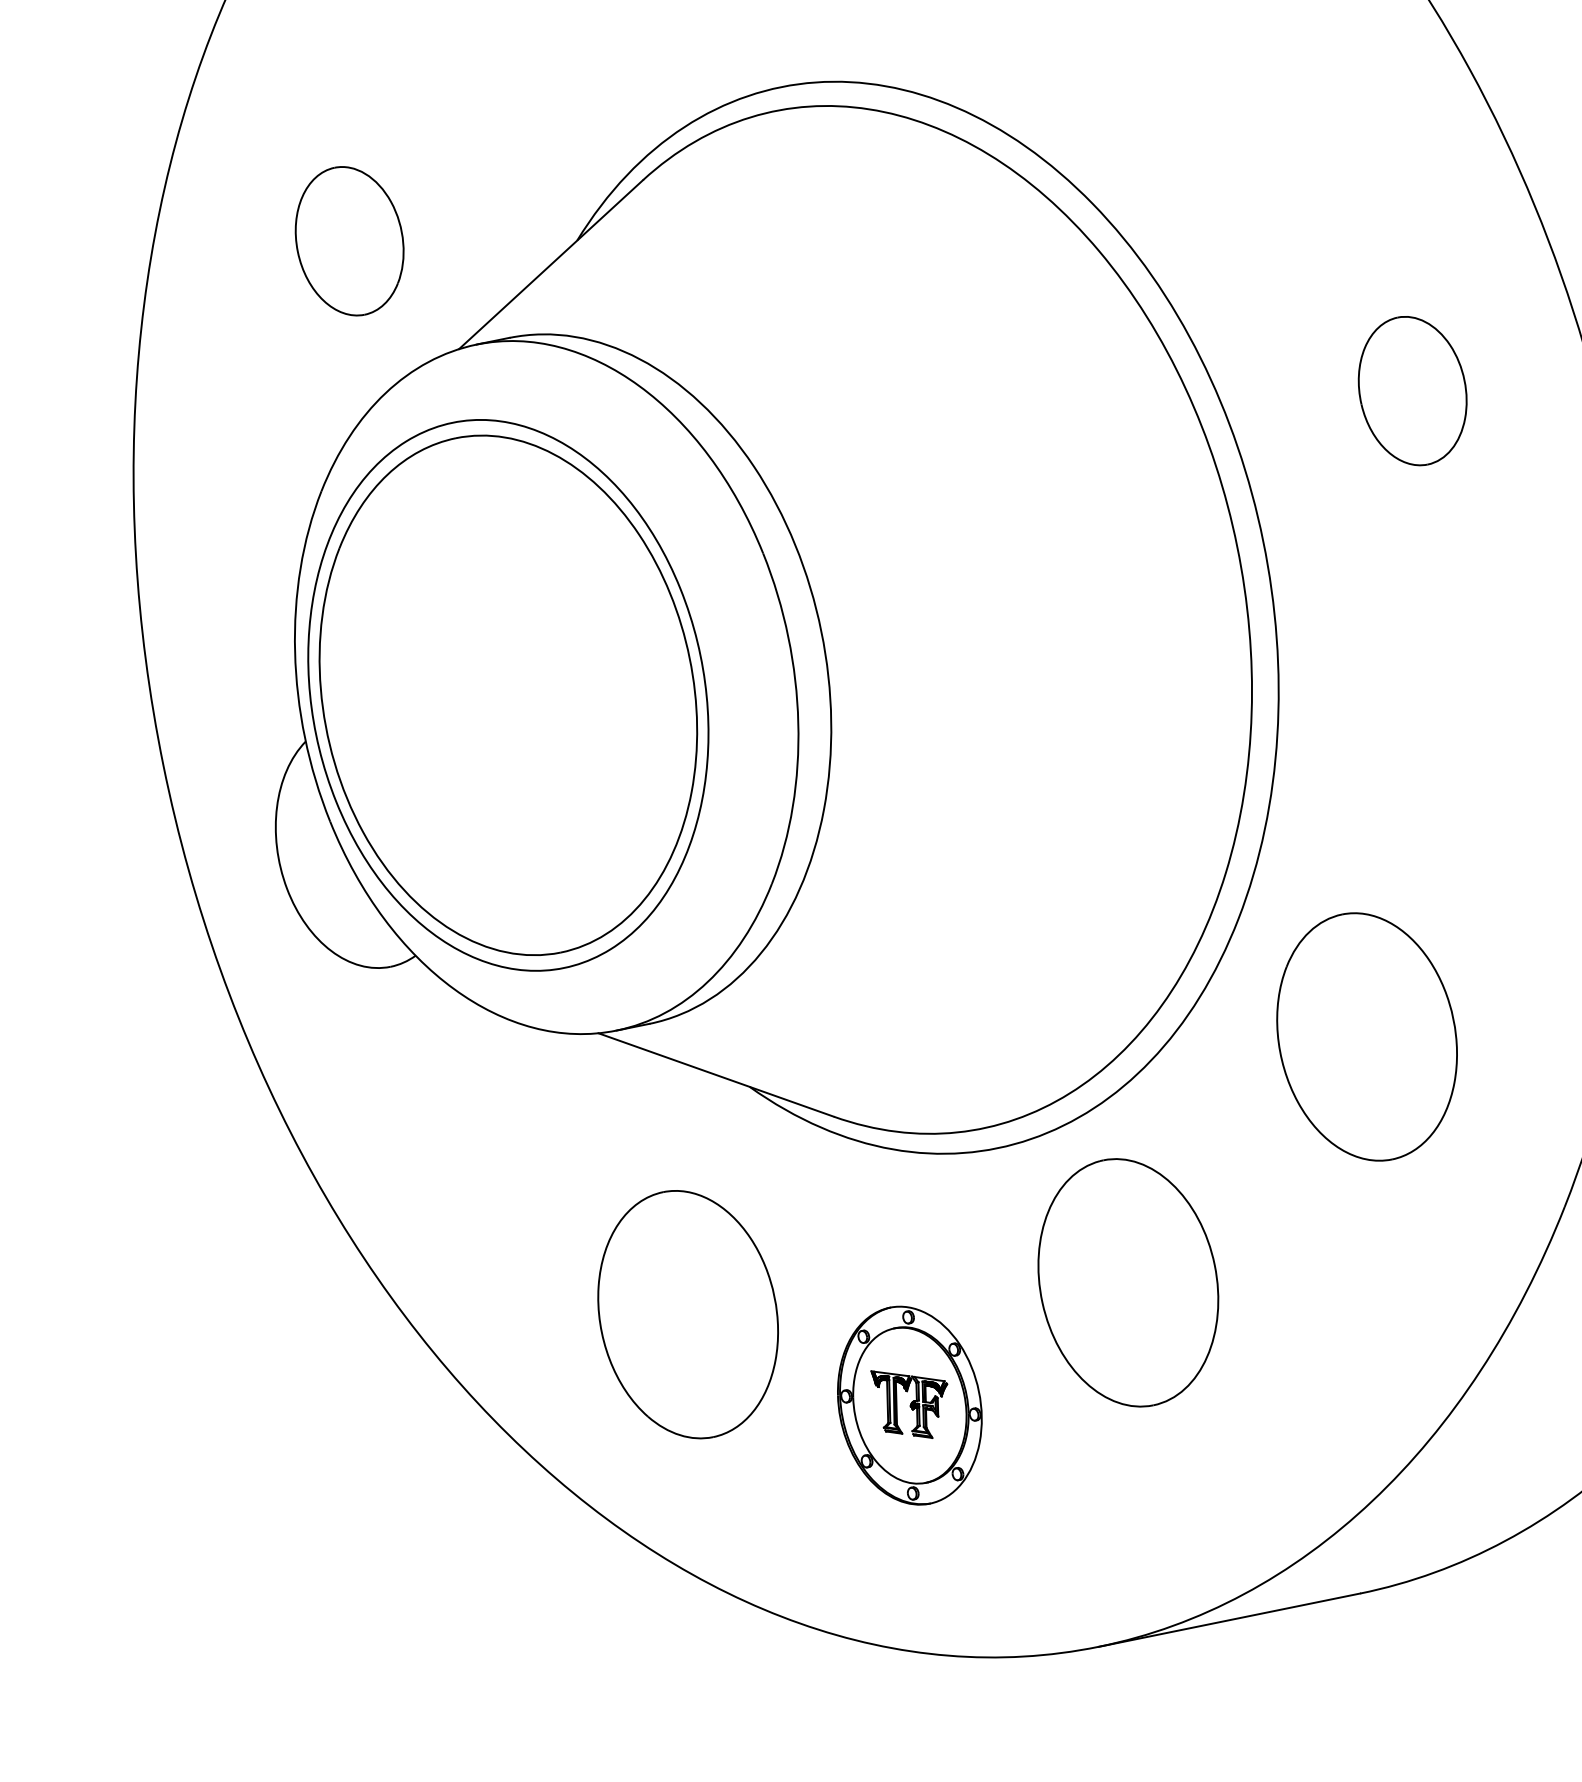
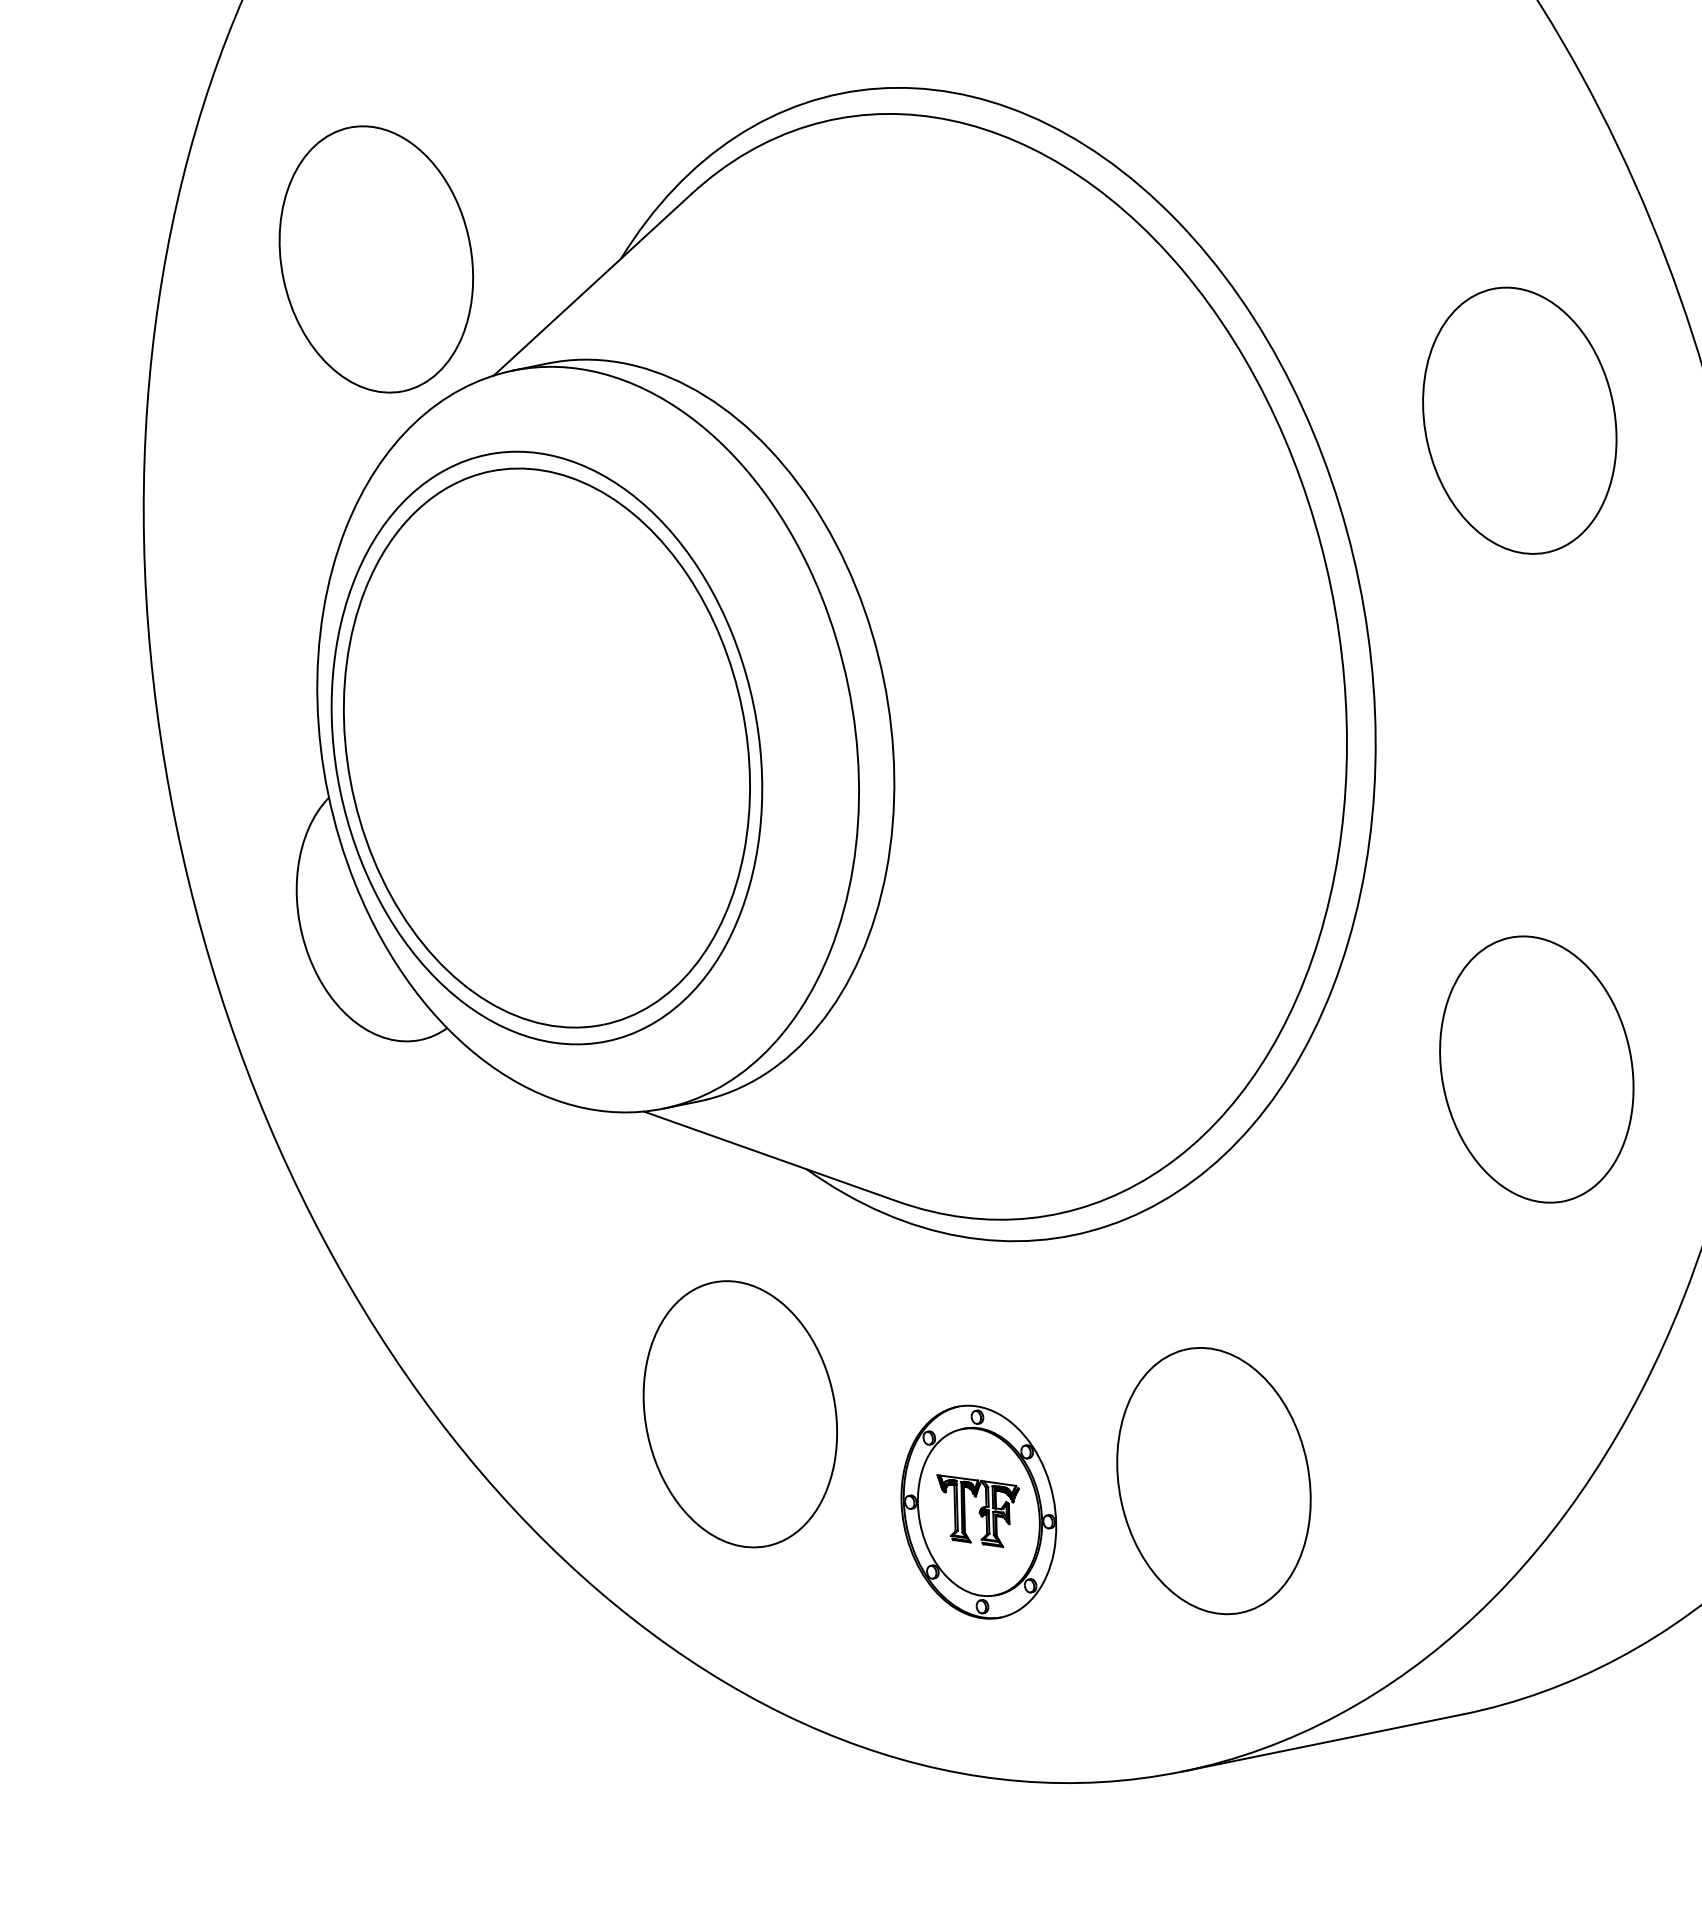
part: (349, 241) -> (375, 259), size x1.67
part: (1412, 390) -> (1519, 420), size x1.67
part: (1366, 1036) -> (1536, 1069), moved
part: (1127, 1283) -> (1213, 1481), moved

